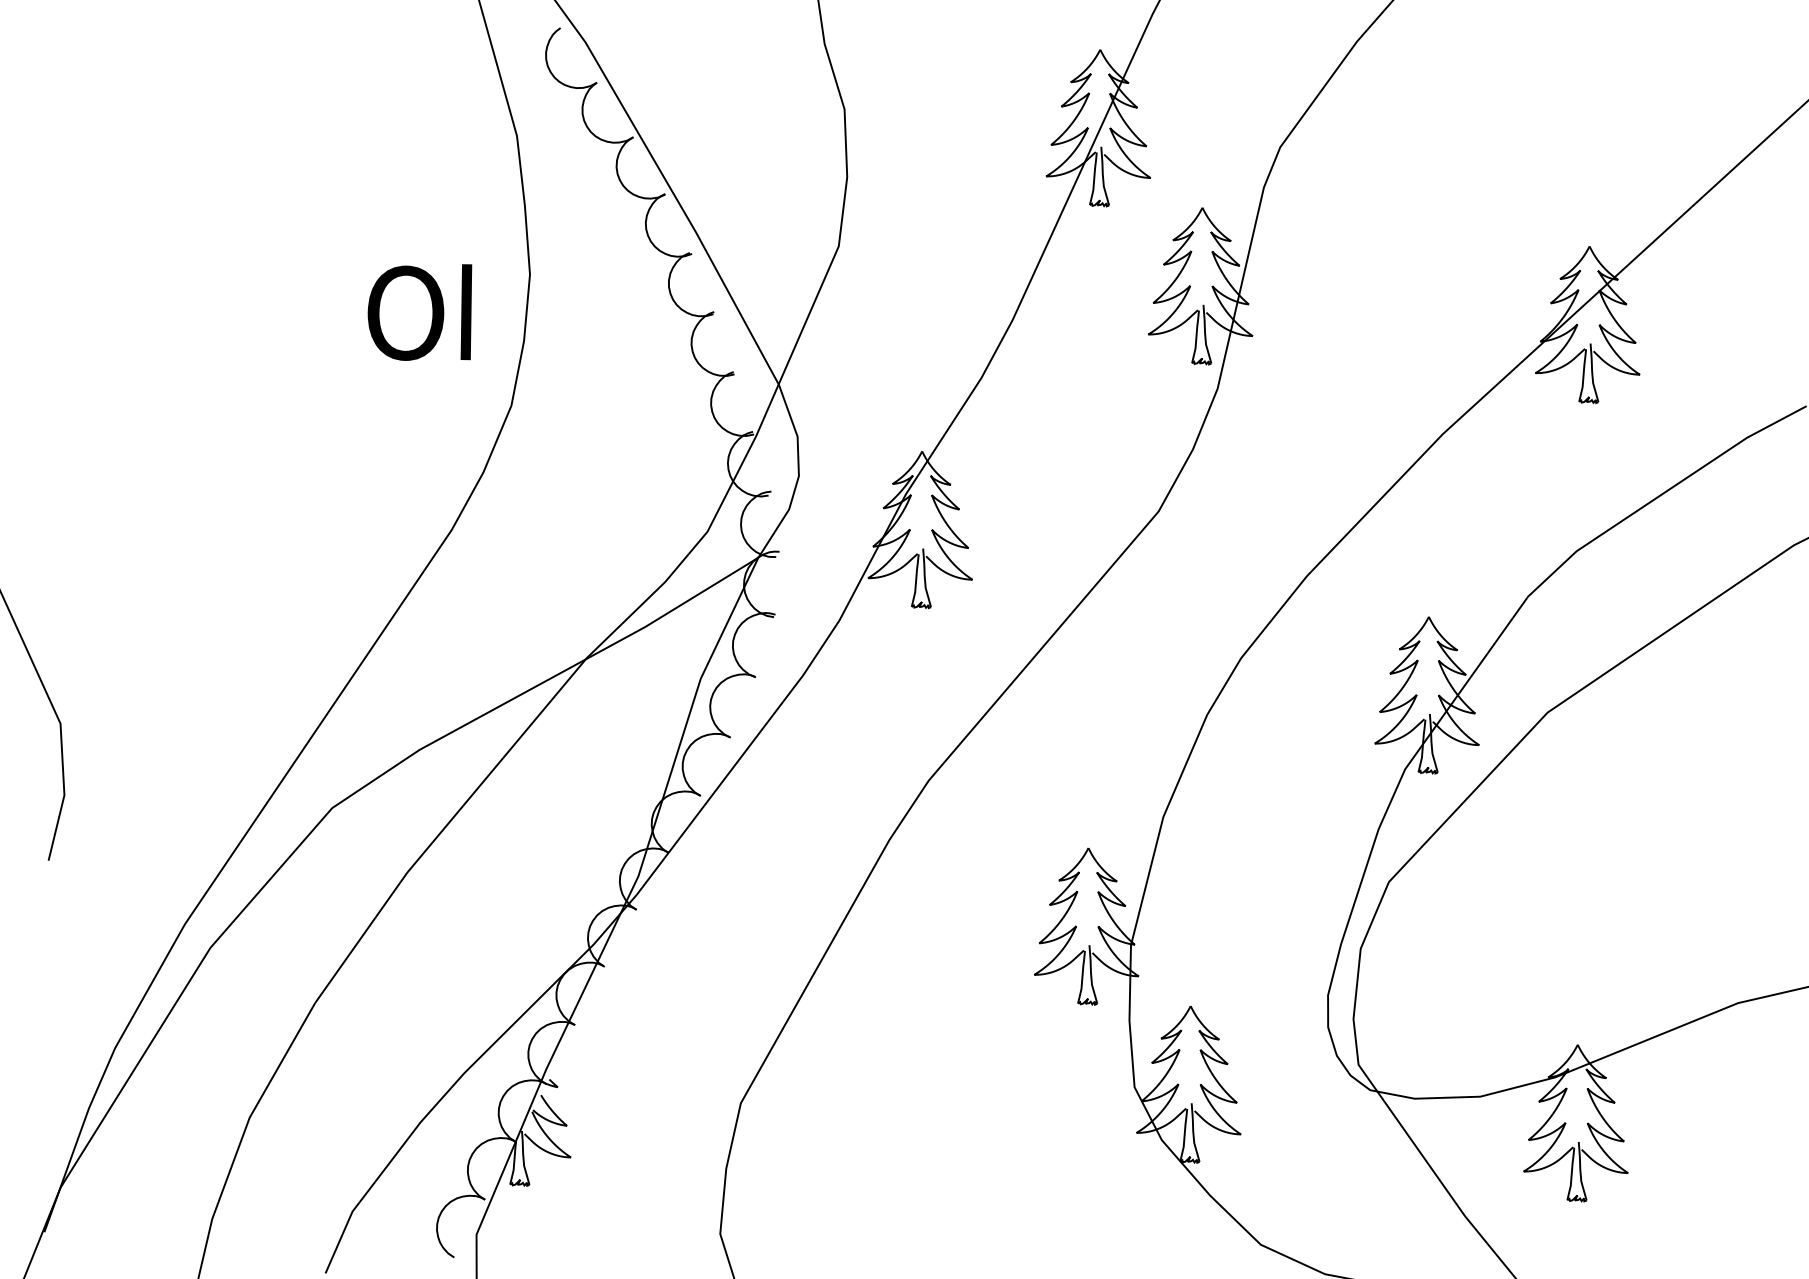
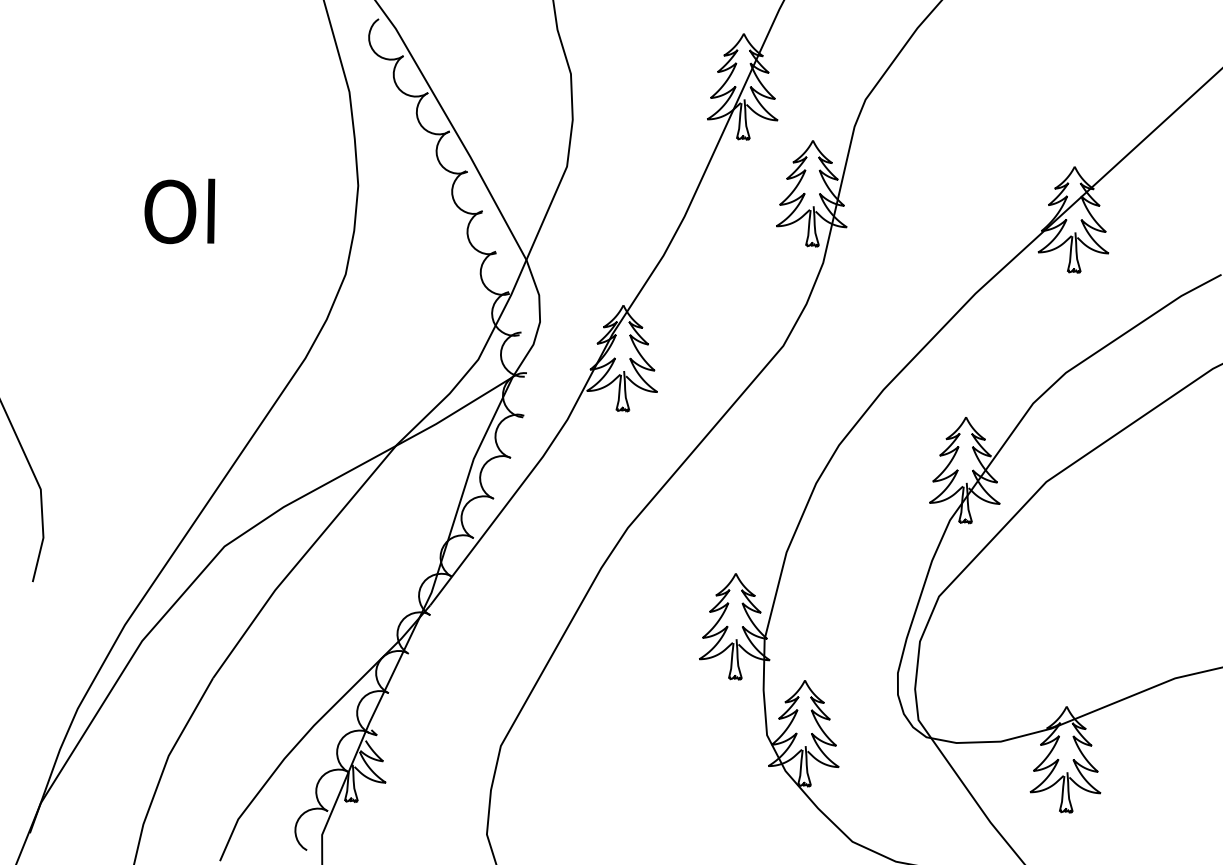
text: (419, 312) -> (179, 211), moved

